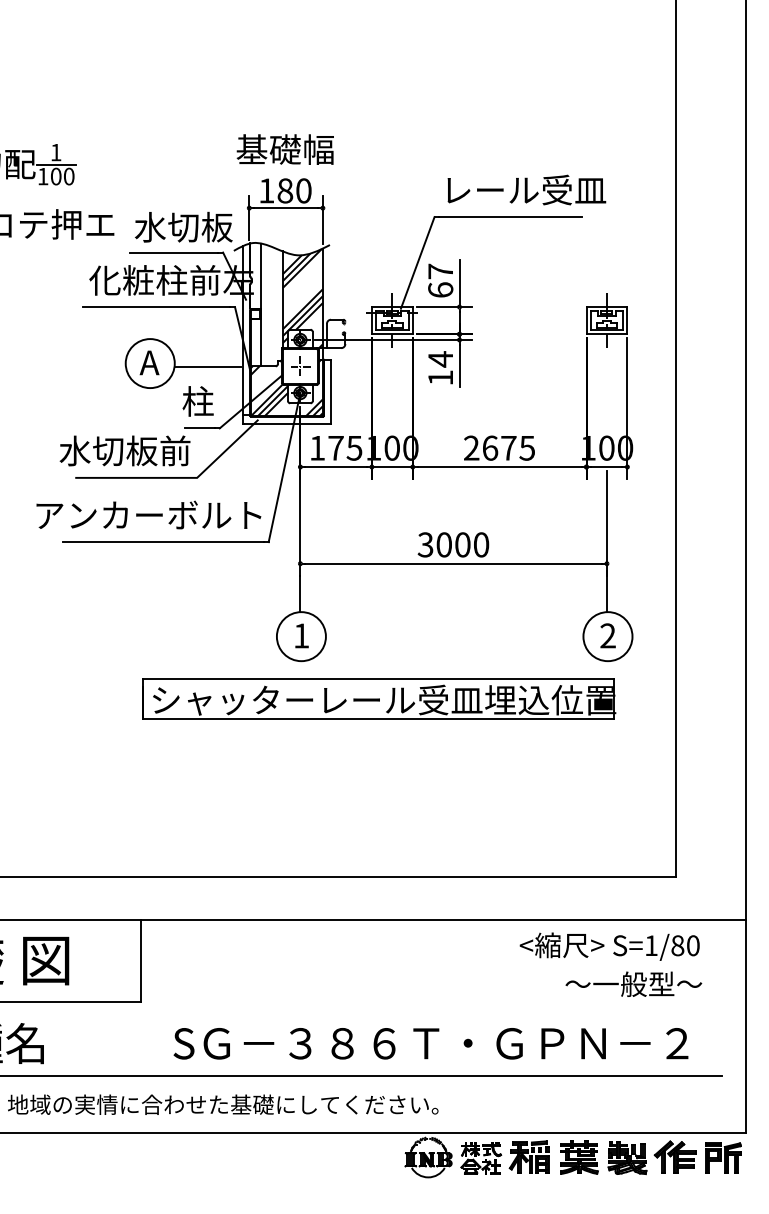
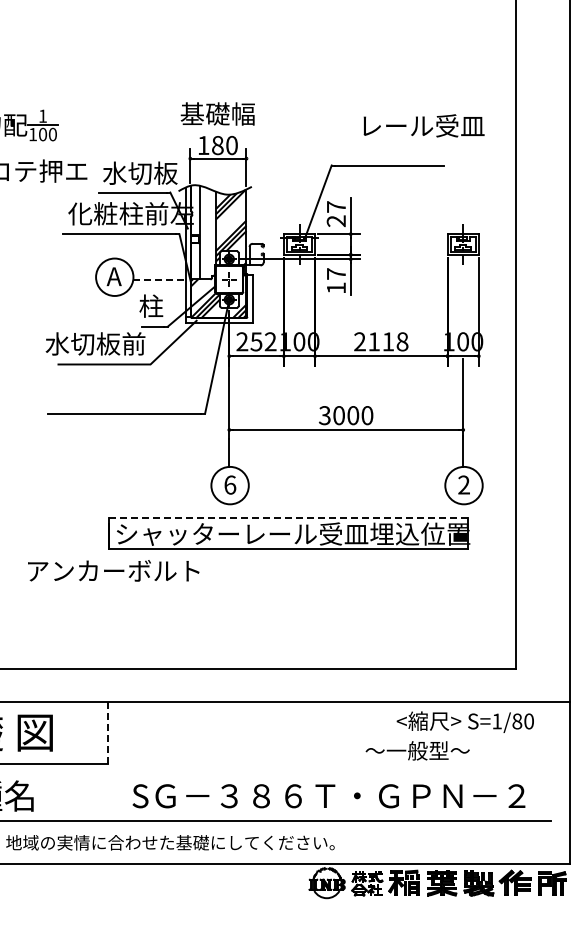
text: (526, 189) -> (423, 125), moved
text: (439, 290) -> (335, 221), 67 -> 27
text: (440, 358) -> (336, 273), 14 -> 17
line: (207, 366) -> (158, 279), solid -> dashed
text: (336, 447) -> (256, 341), 175 -> 252
text: (509, 447) -> (388, 341), 2675 -> 2118
text: (148, 514) -> (113, 570), moved
text: (301, 635) -> (230, 484), 1 -> 6
line: (377, 679) -> (288, 518), solid -> dashed
line: (142, 961) -> (108, 733), solid -> dashed
text: (633, 983) -> (417, 750), moved

